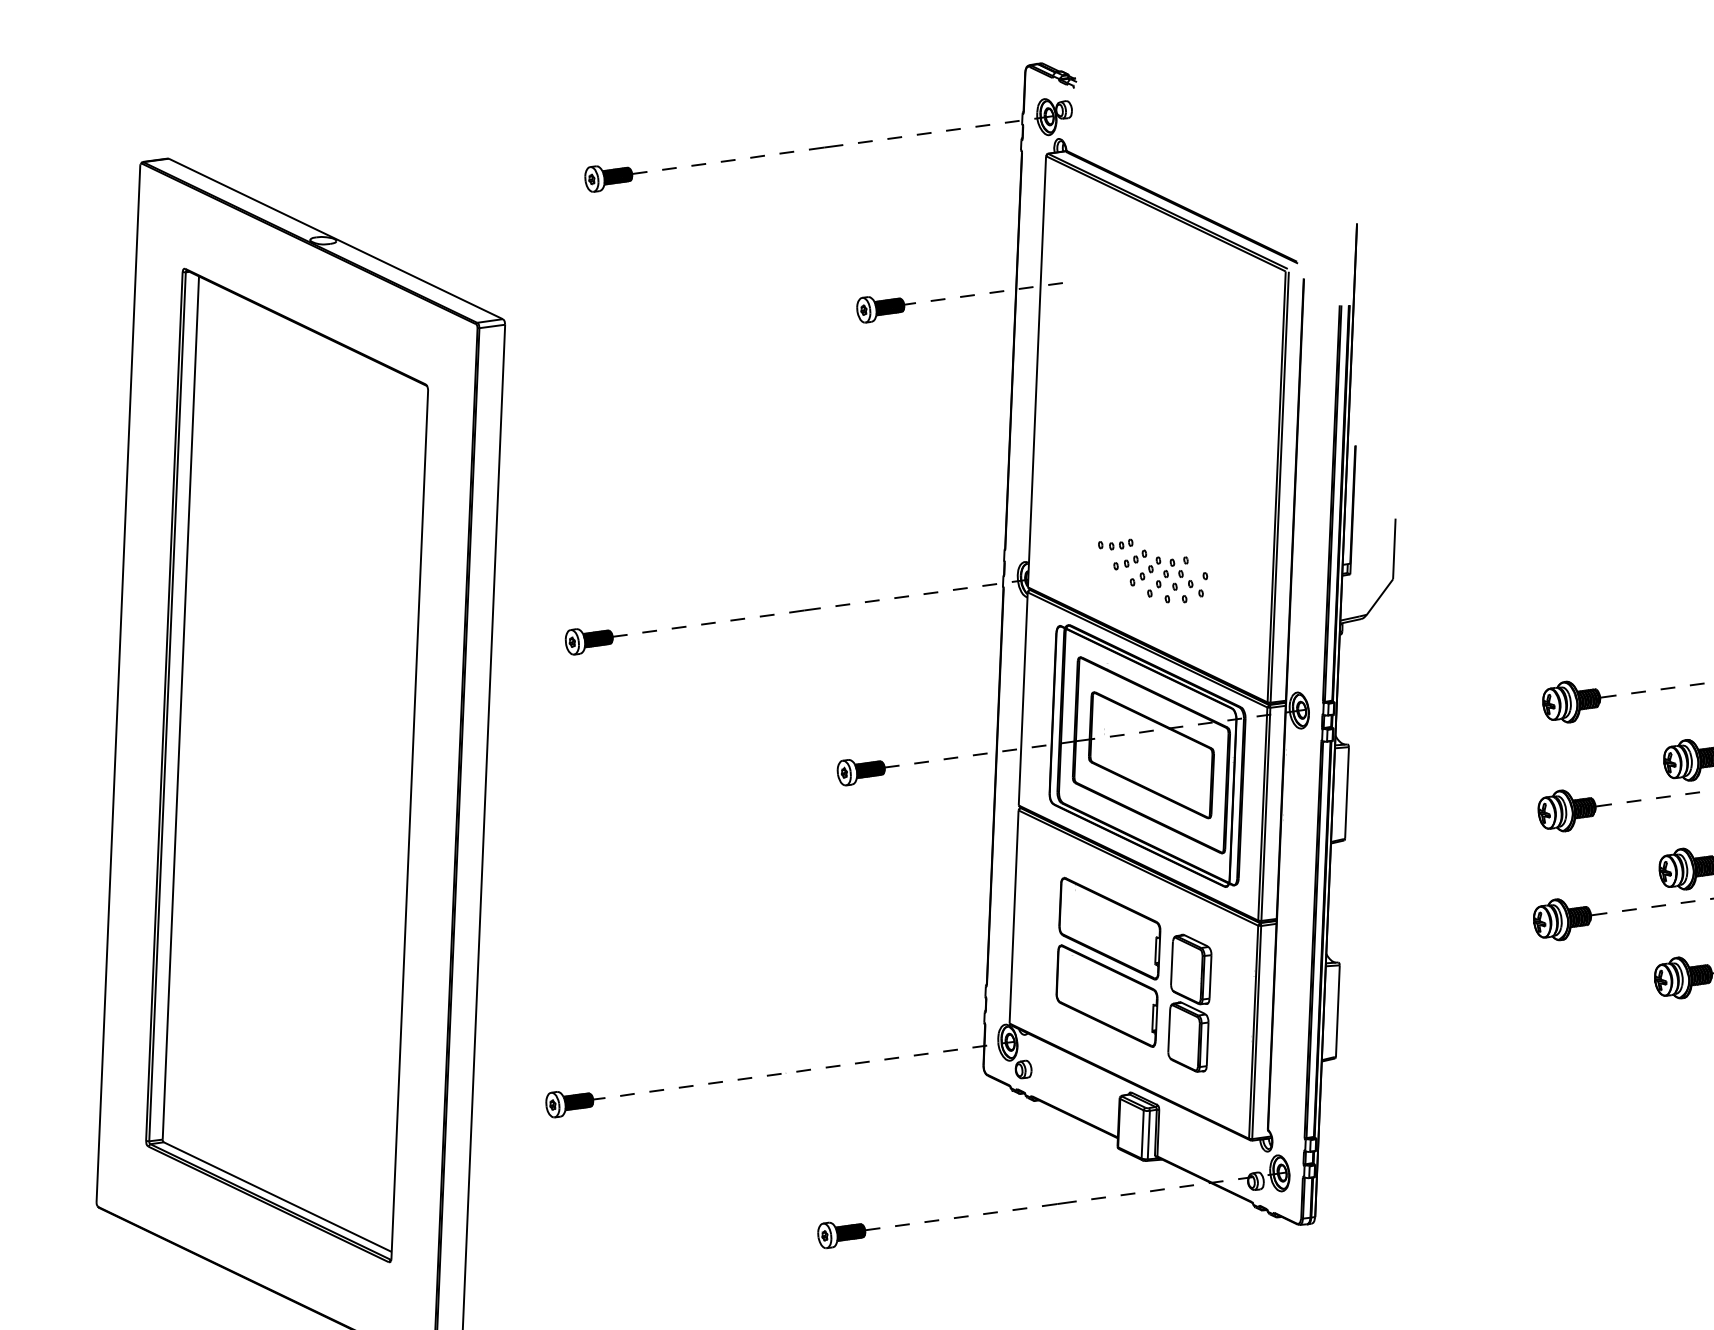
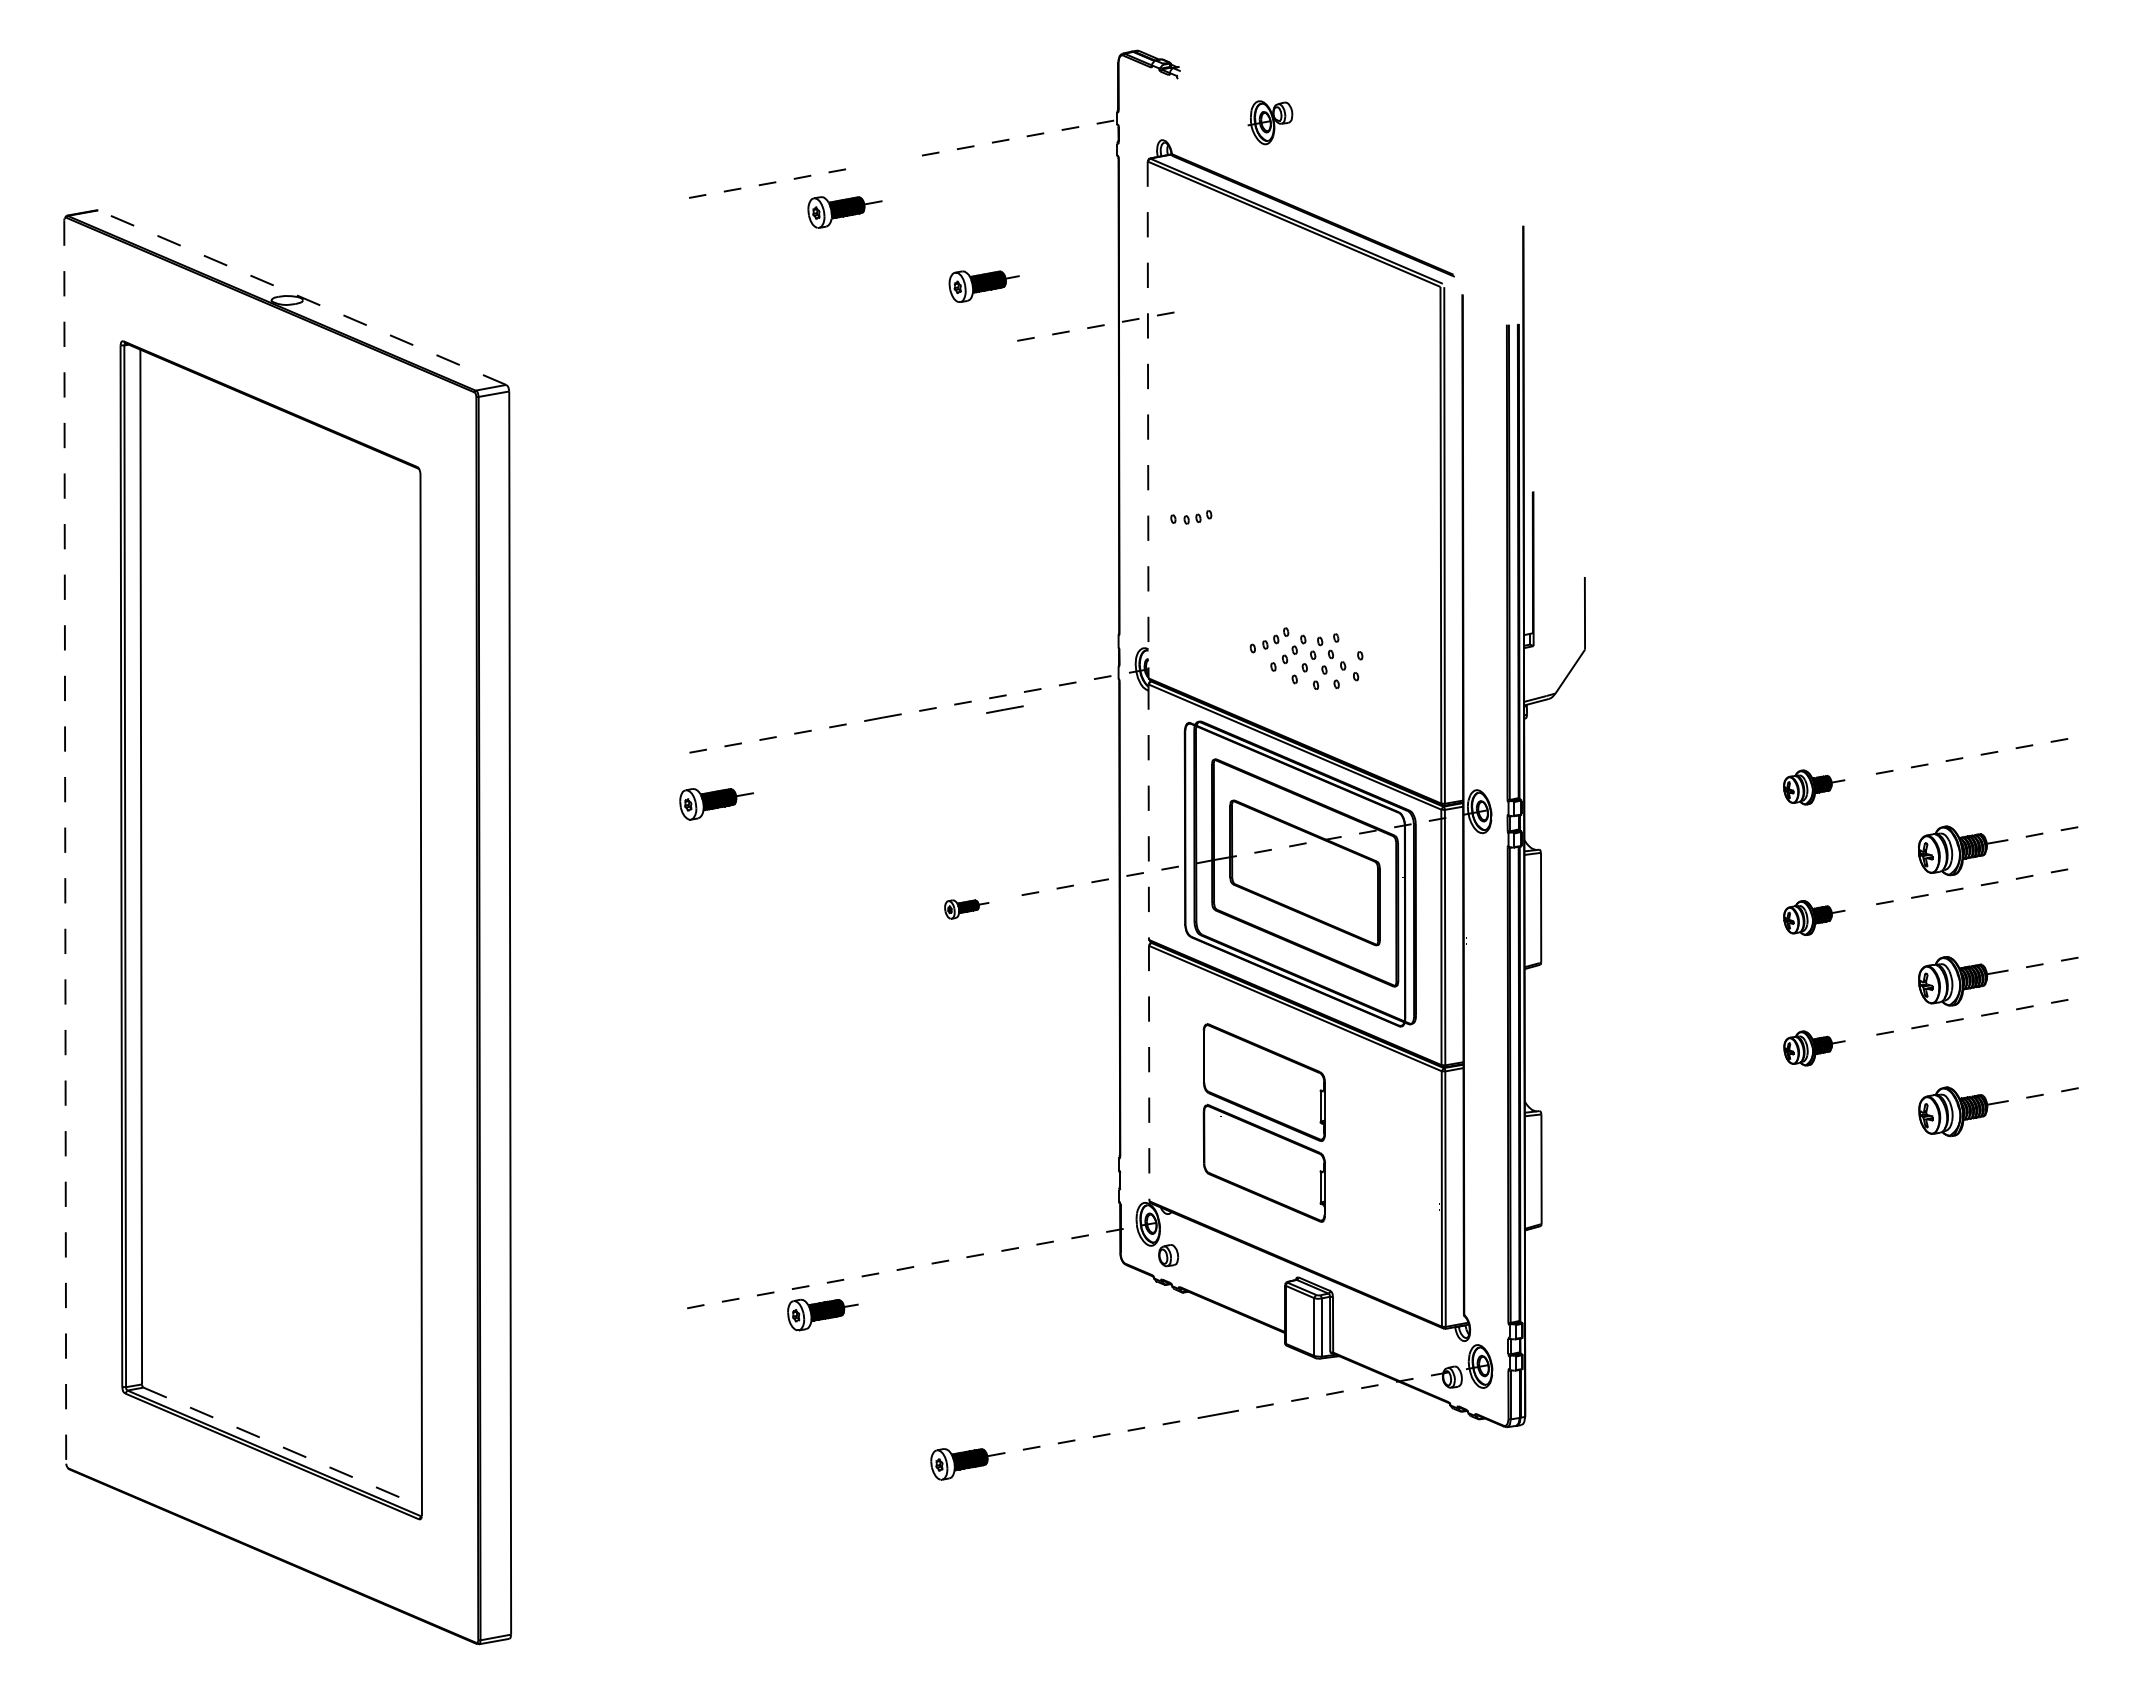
part: (1053, 117) -> (1270, 122), moved
line: (825, 147) -> (883, 162), removed
part: (615, 179) -> (844, 212), moved
line: (336, 238) -> (302, 297), solid -> dashed
part: (885, 310) -> (983, 286), moved
line: (1037, 372) -> (1148, 420), solid -> dashed
part: (1115, 544) -> (1191, 517), moved
line: (906, 608) -> (1004, 709), added
part: (595, 642) -> (716, 804), moved
line: (118, 684) -> (65, 842), solid -> dashed
line: (1023, 699) -> (1148, 812), solid -> dashed
part: (1579, 702) -> (1814, 787), size x0.7
part: (867, 773) -> (966, 909), size x0.6
part: (1574, 811) -> (1814, 917), size x0.7
line: (1014, 916) -> (1149, 1073), solid -> dashed
part: (1569, 920) -> (1814, 1048), size x0.7
part: (1189, 1003) -> (1363, 1167), removed
part: (574, 1105) -> (822, 1314), moved
line: (278, 1197) -> (283, 1447), solid -> dashed

